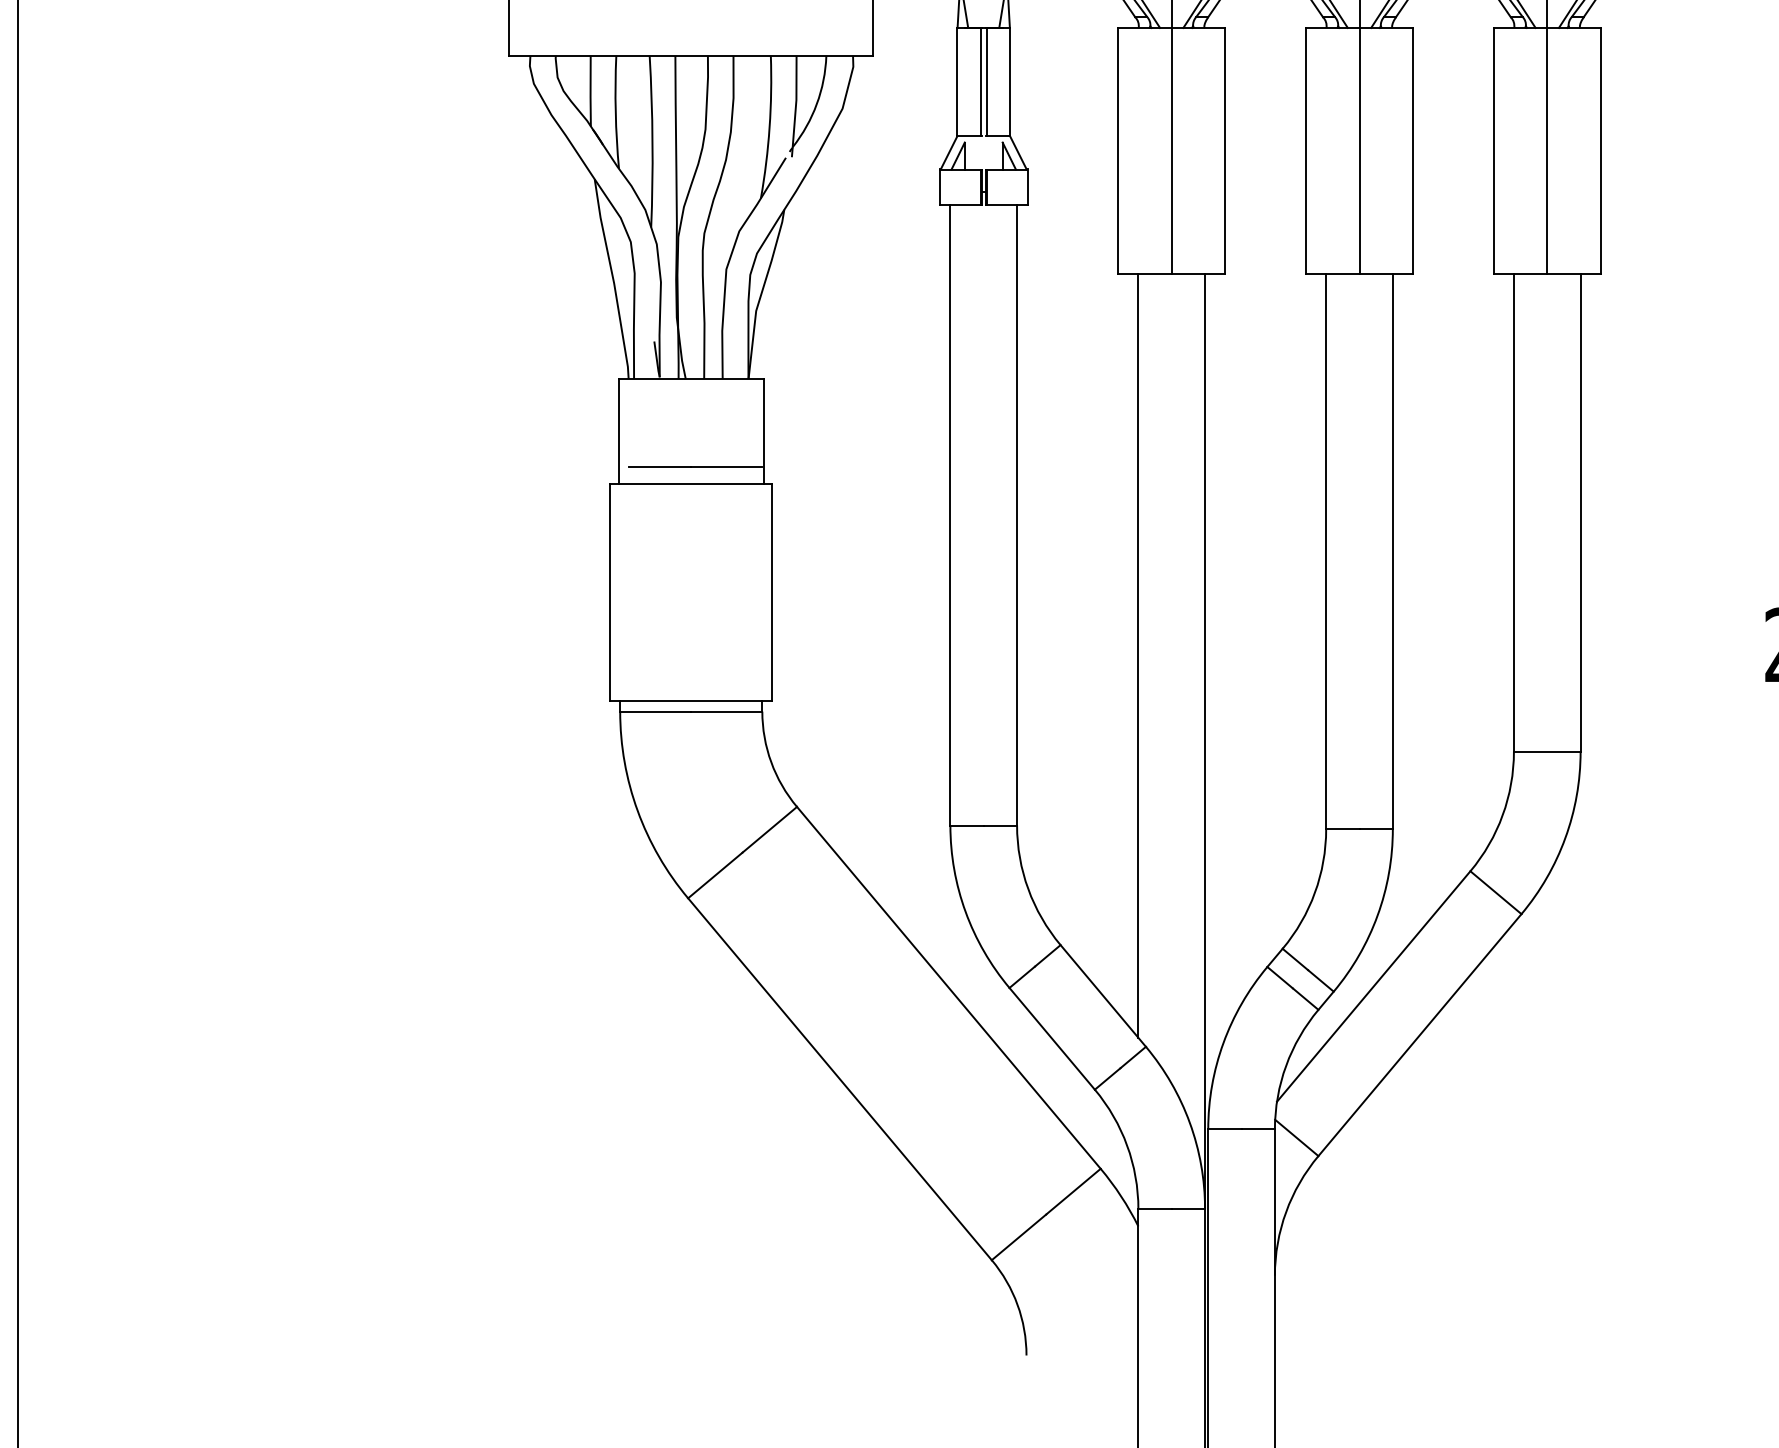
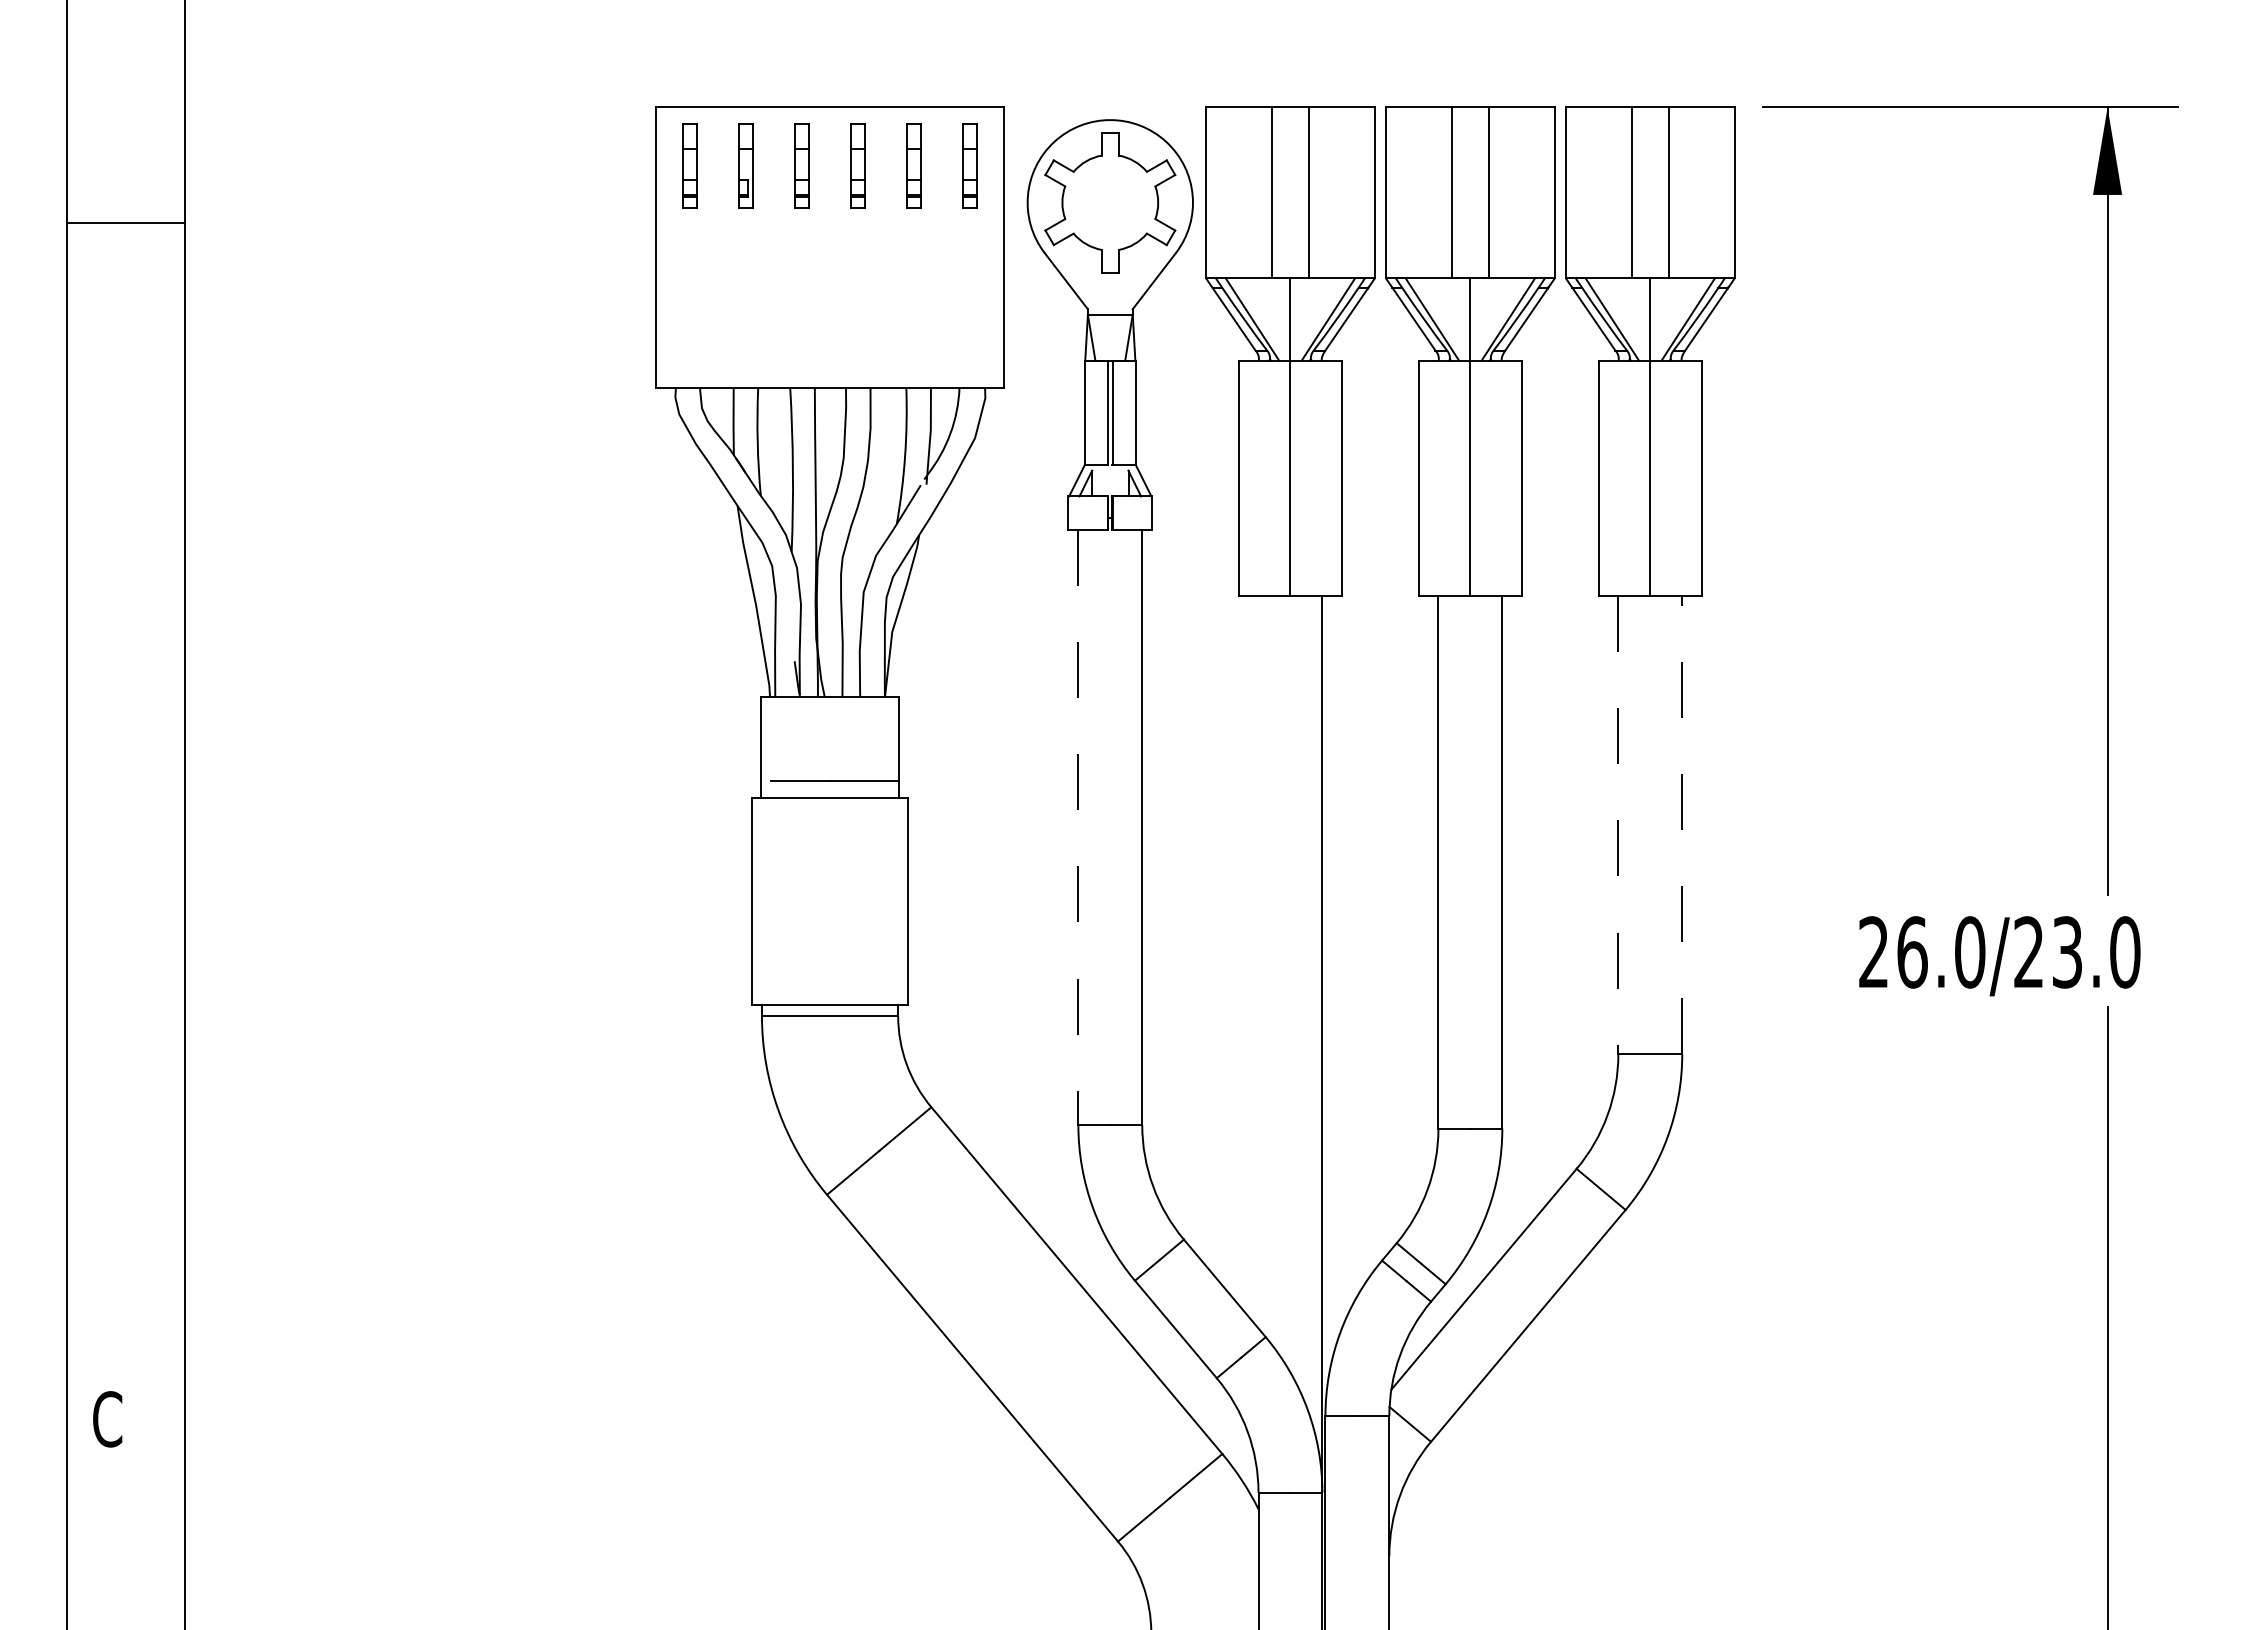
line: (1580, 511) -> (1682, 824), solid -> dashed
line: (1514, 512) -> (1618, 825), solid -> dashed
line: (950, 516) -> (1078, 828), solid -> dashed
line: (1138, 655) -> (1258, 962), removed

